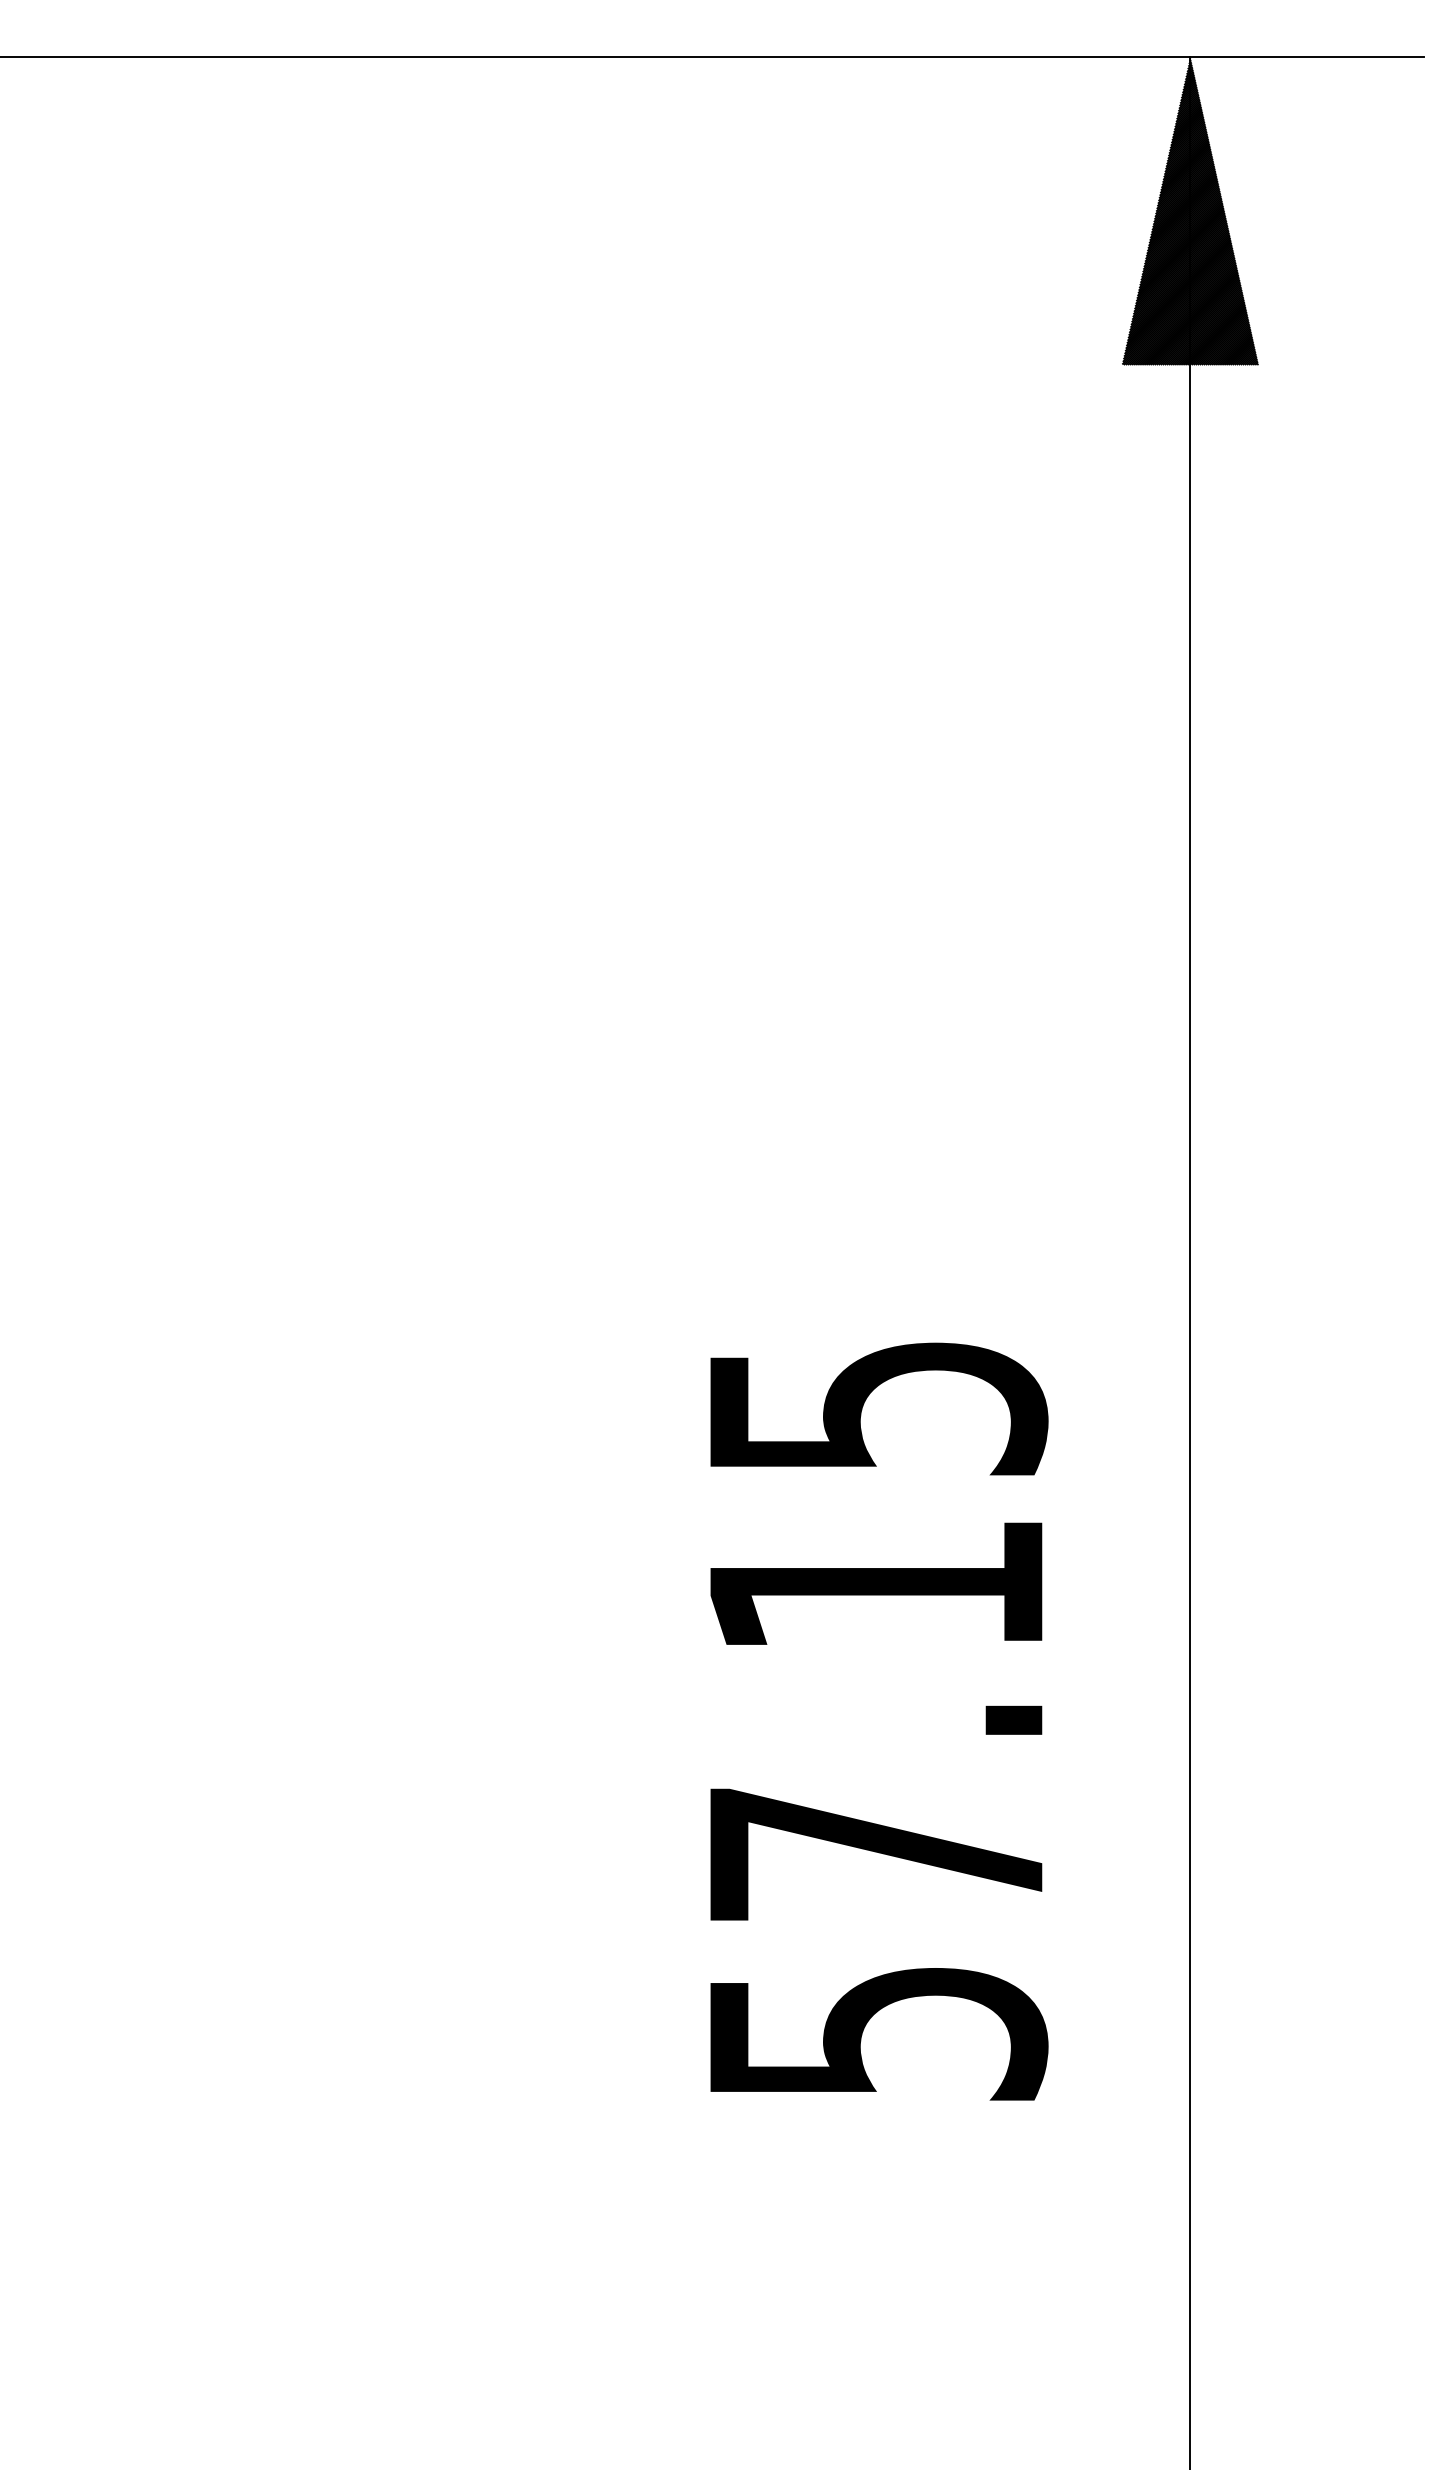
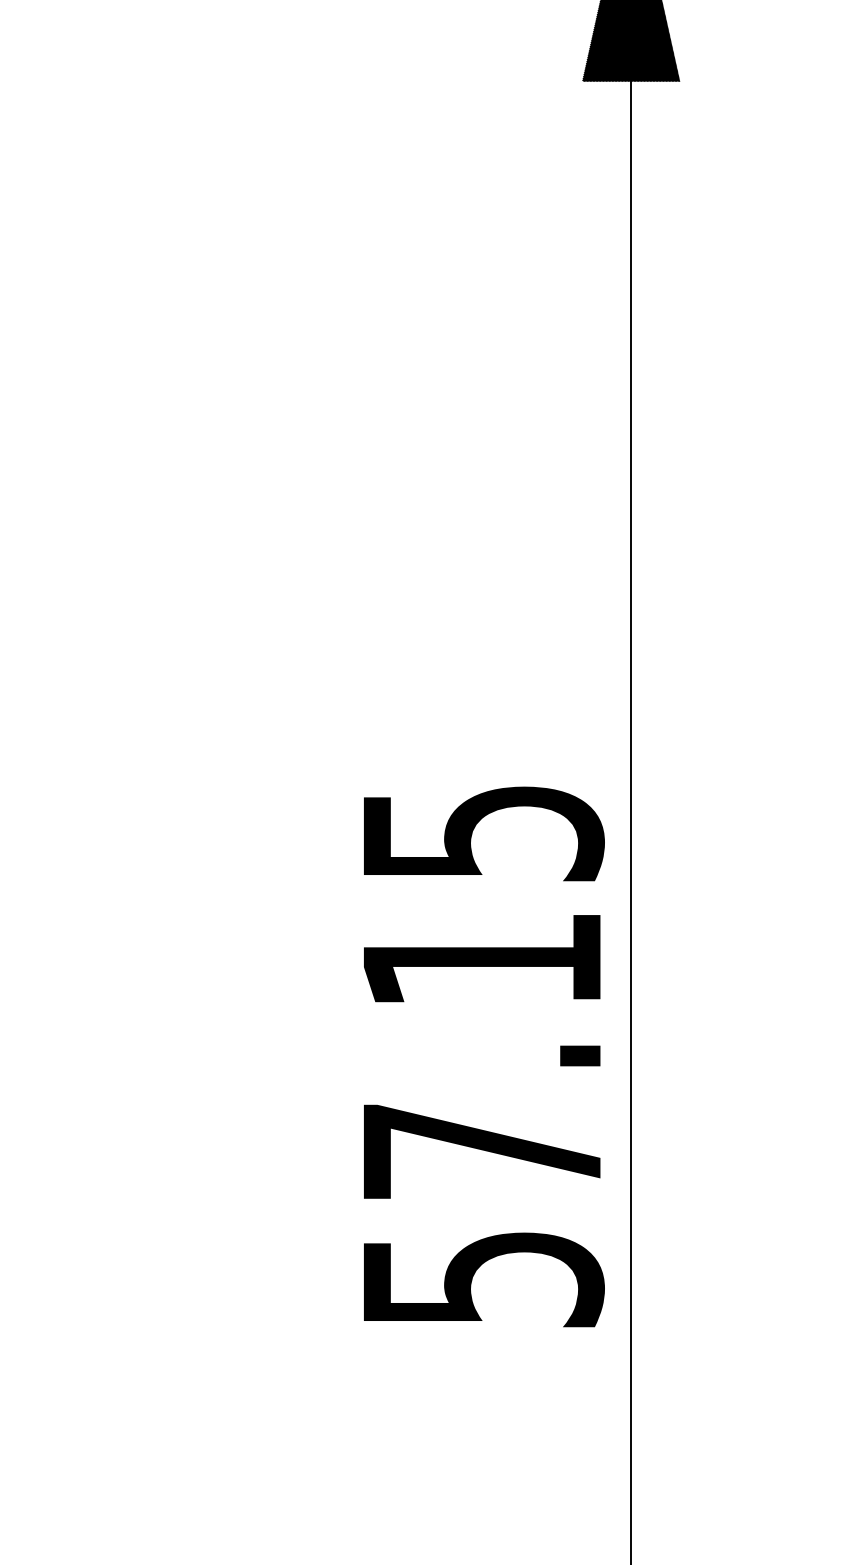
text: (879, 1721) -> (484, 1056), moved

